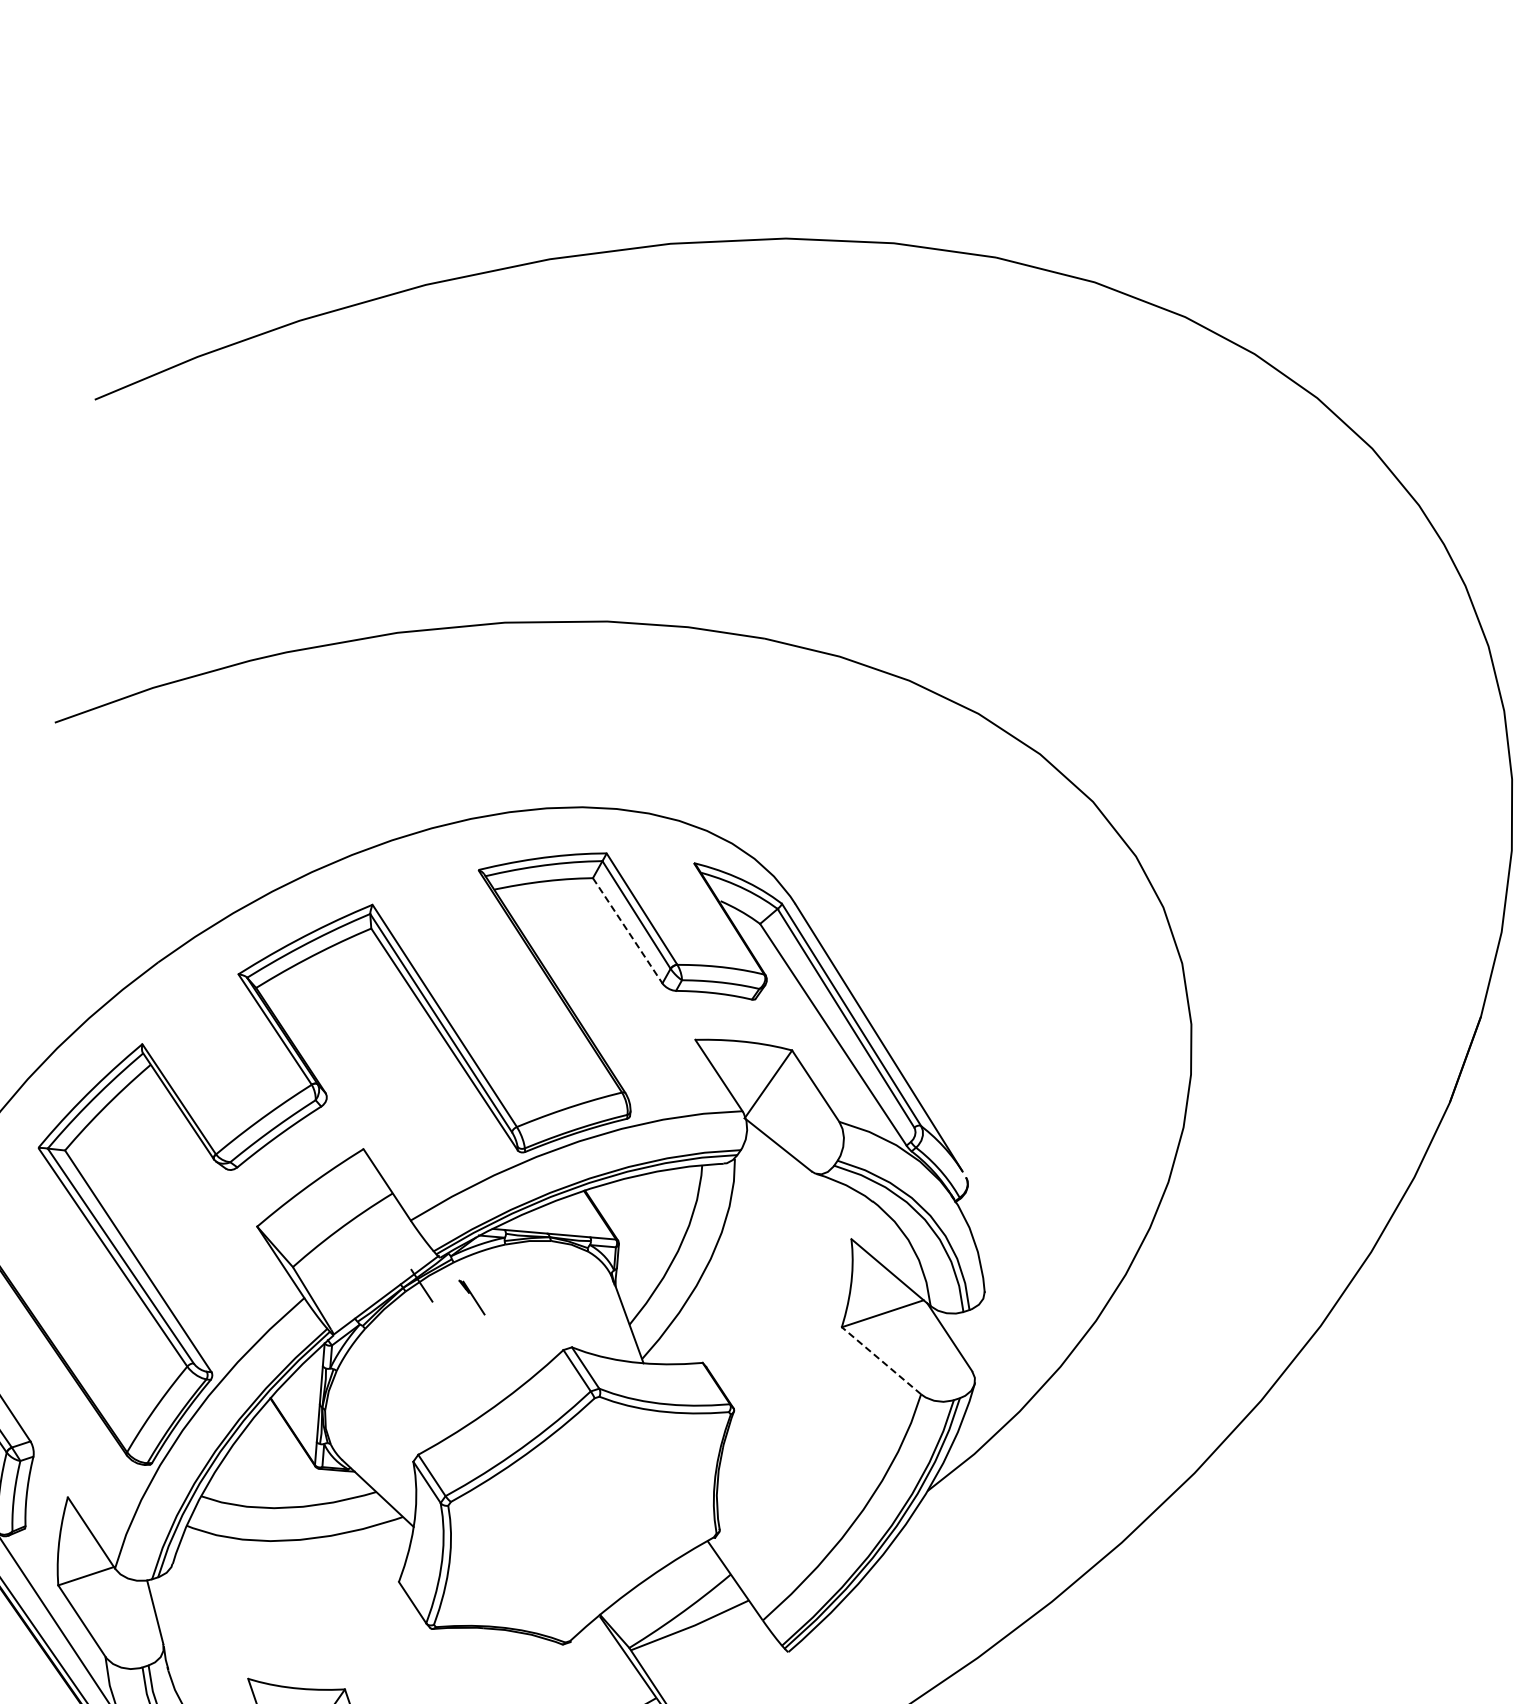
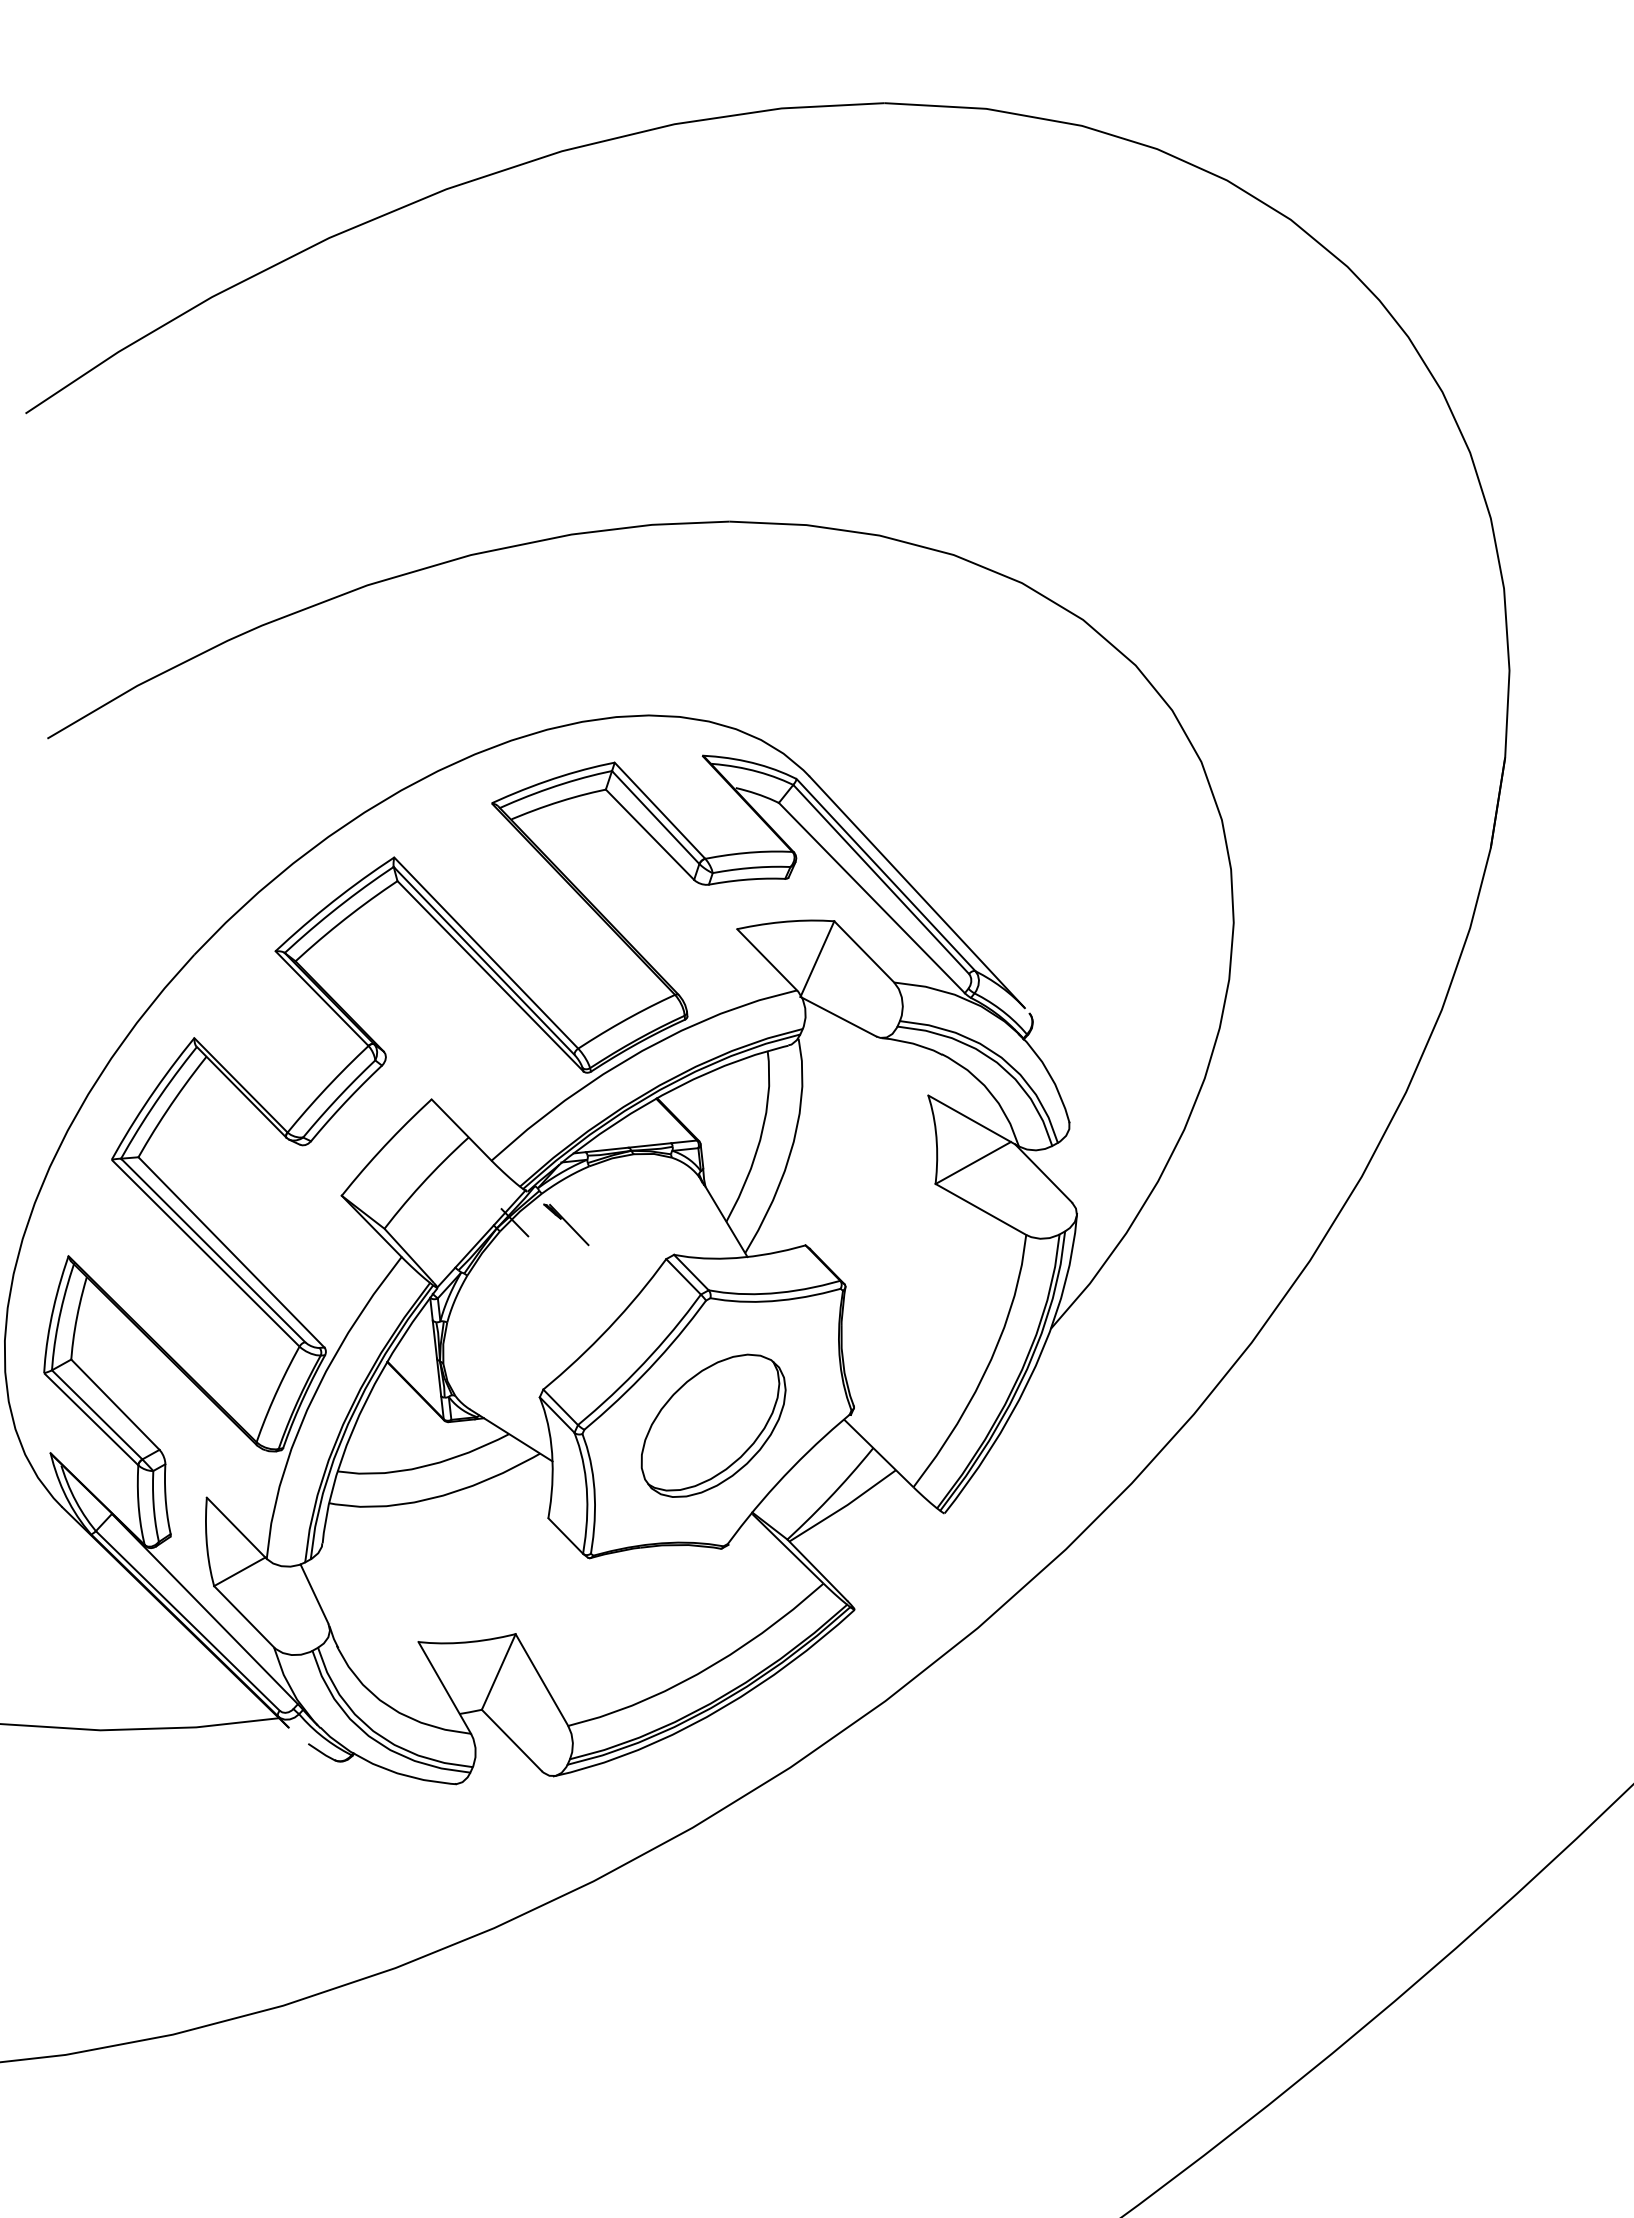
line: (628, 931) -> (650, 835), dashed -> solid
part: (472, 1297) -> (566, 1224), size x1.43
line: (881, 1360) -> (980, 1209), dashed -> solid
part: (578, 1522) -> (713, 1425), added

